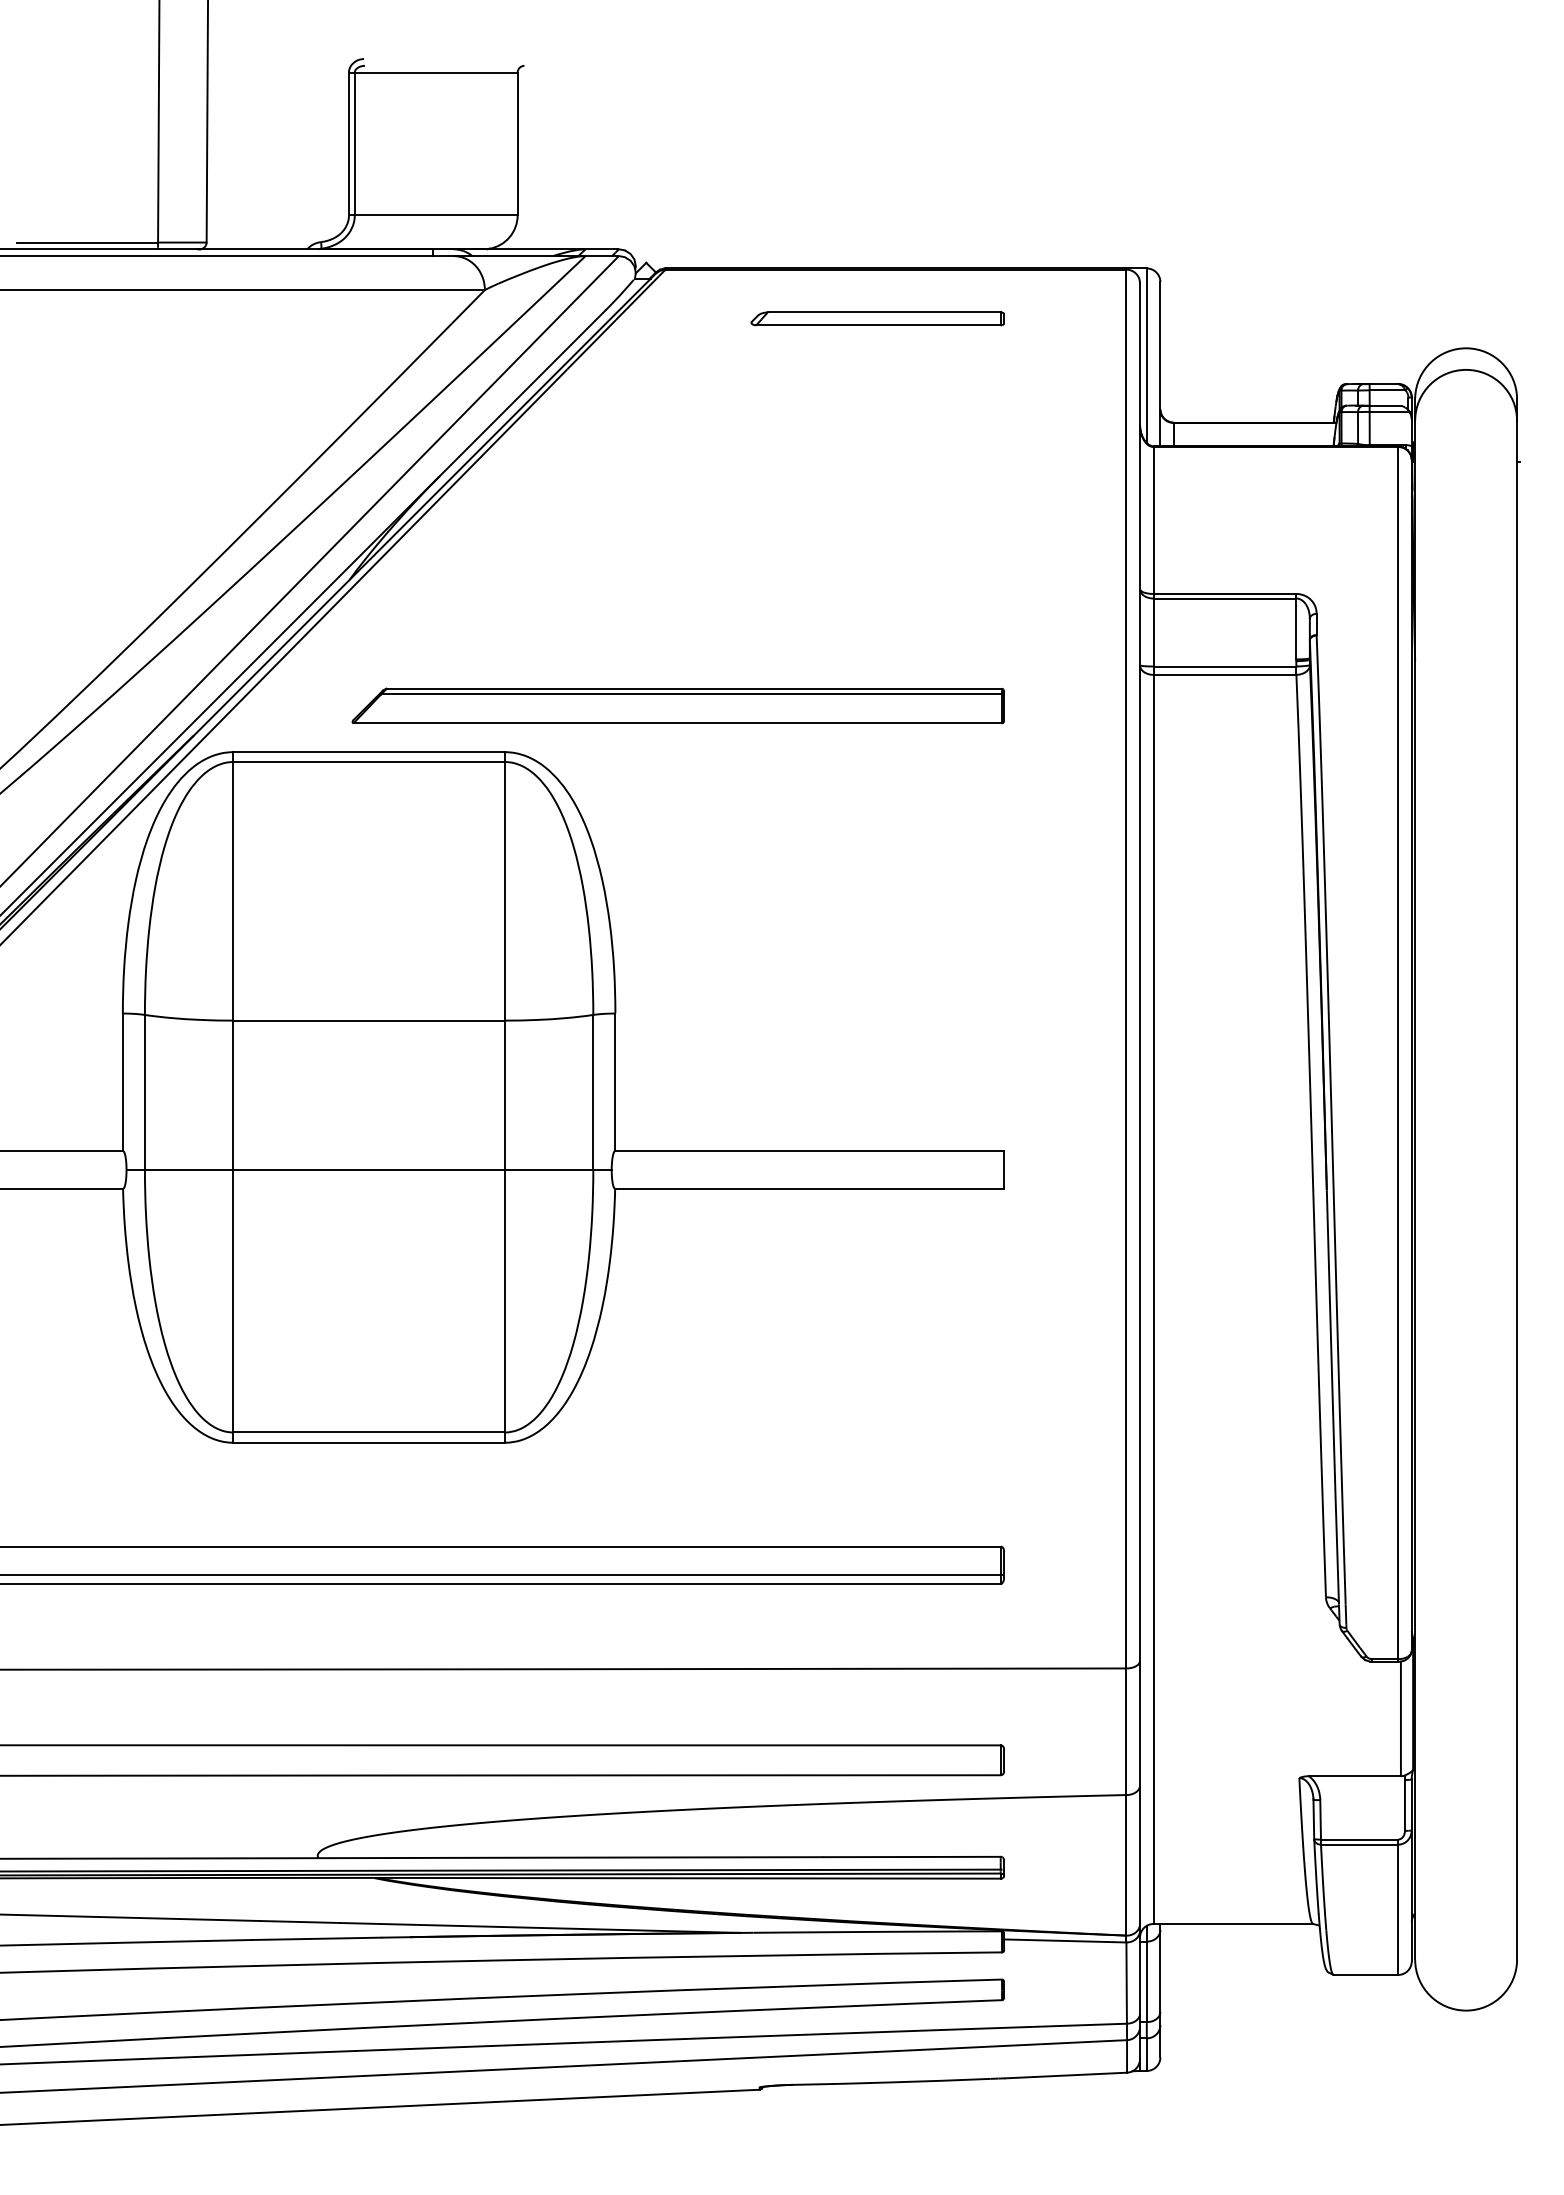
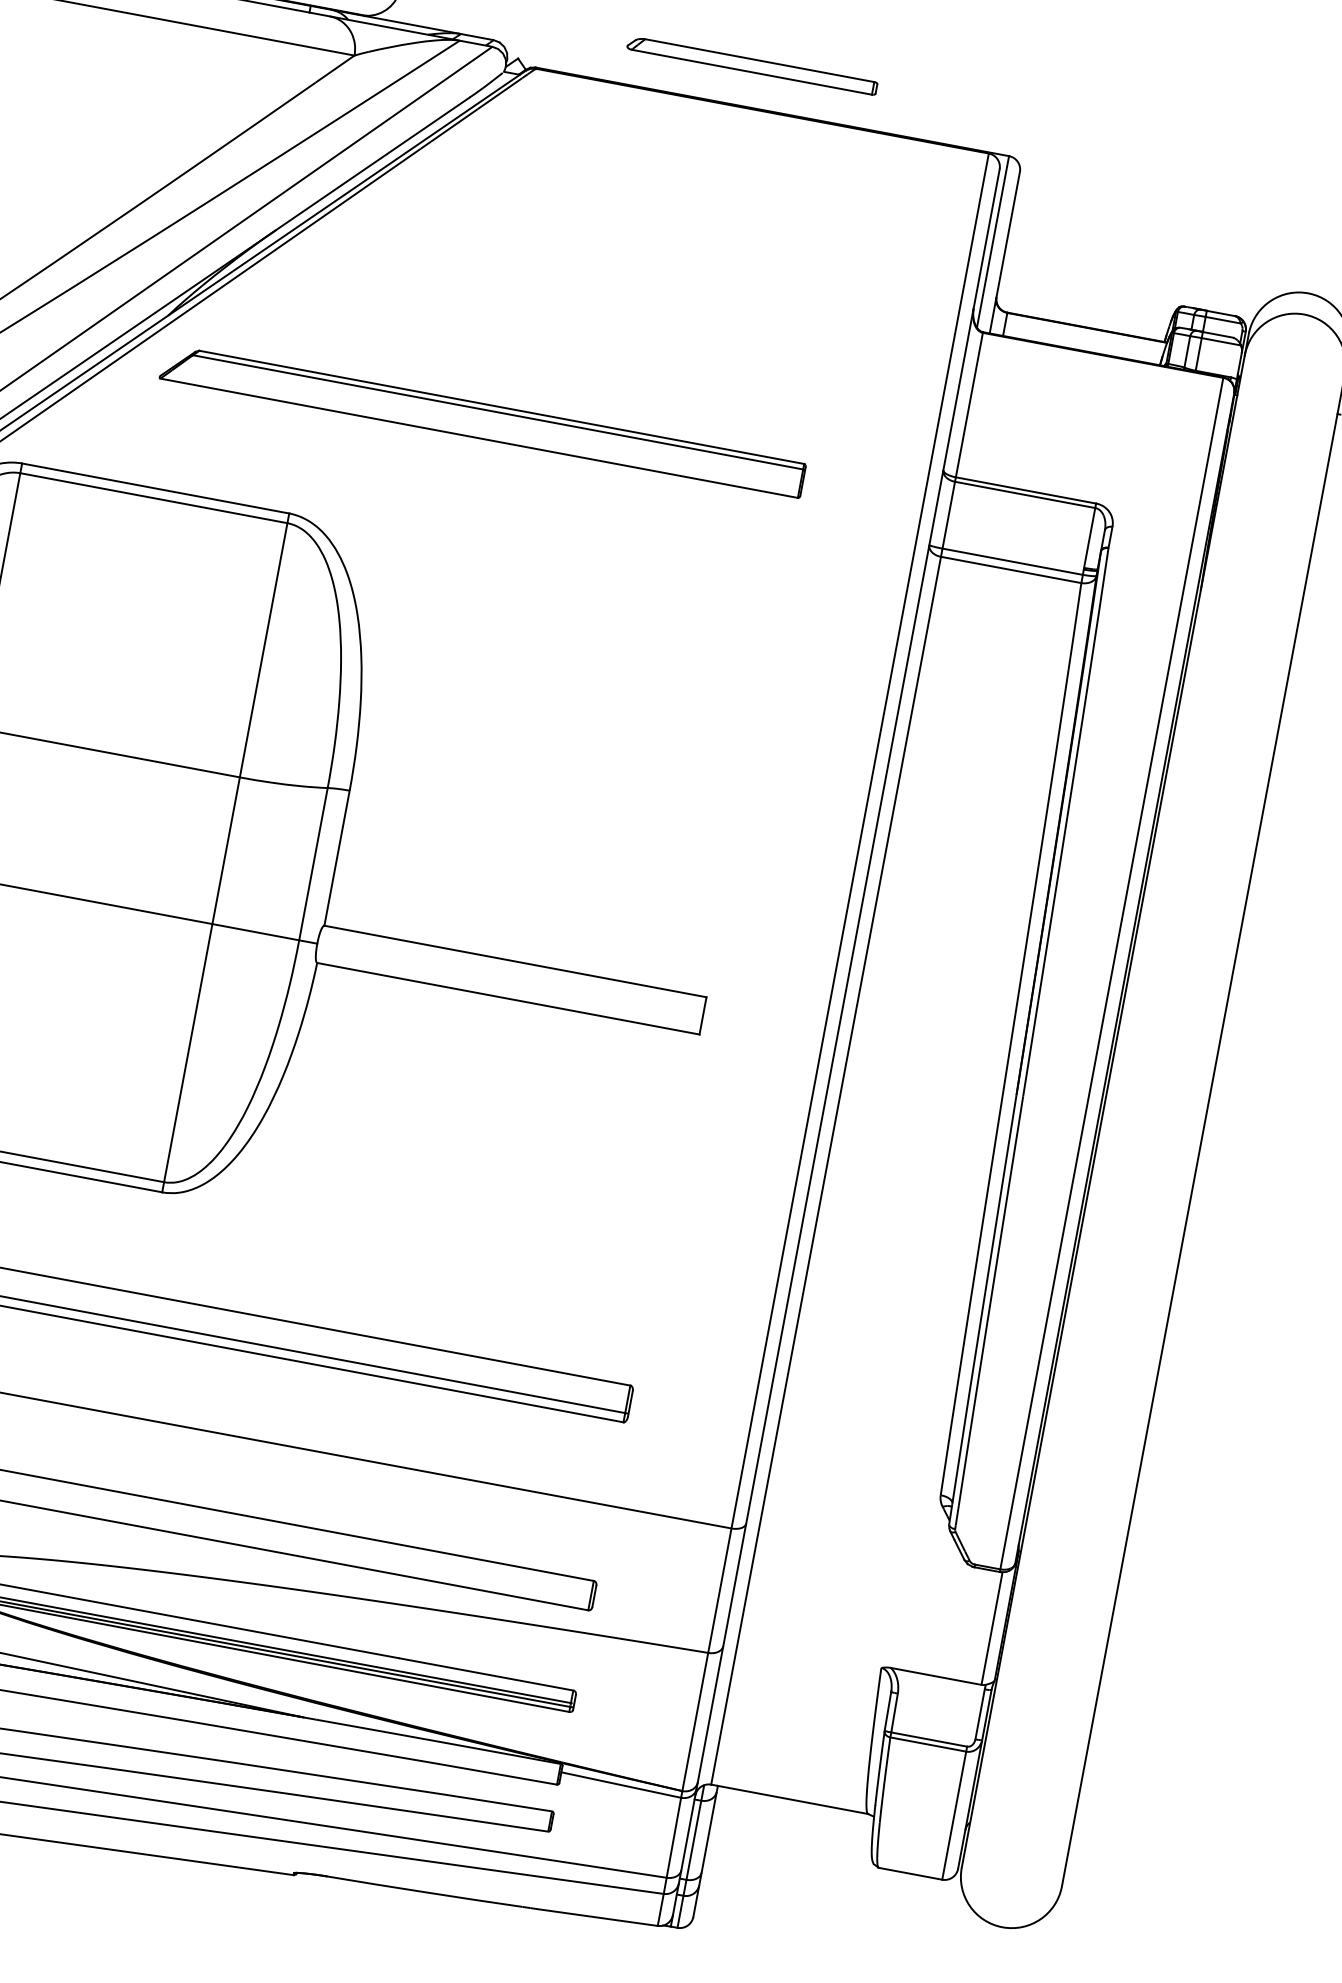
part: (877, 318) -> (752, 65), moved
part: (677, 705) -> (482, 420), moved

